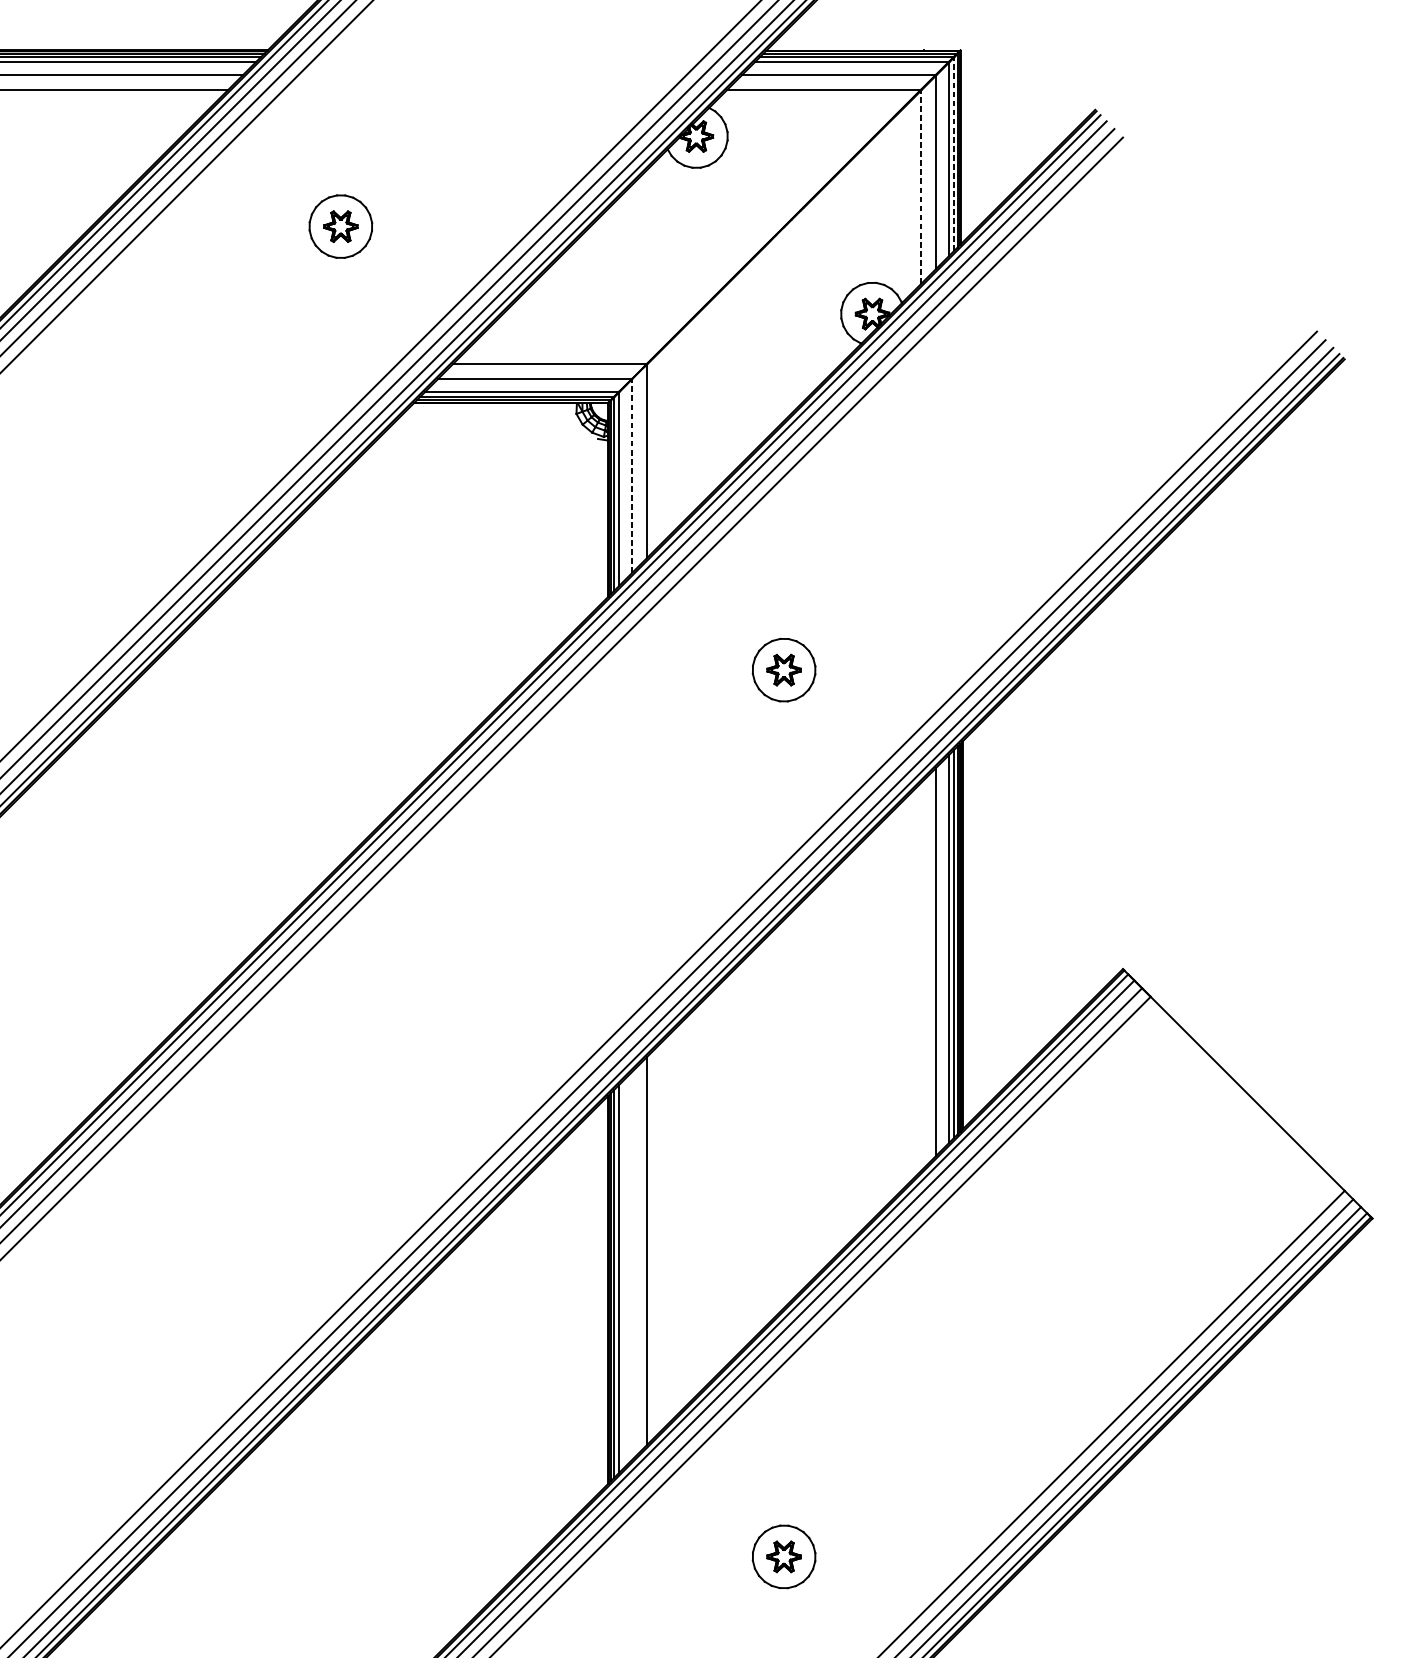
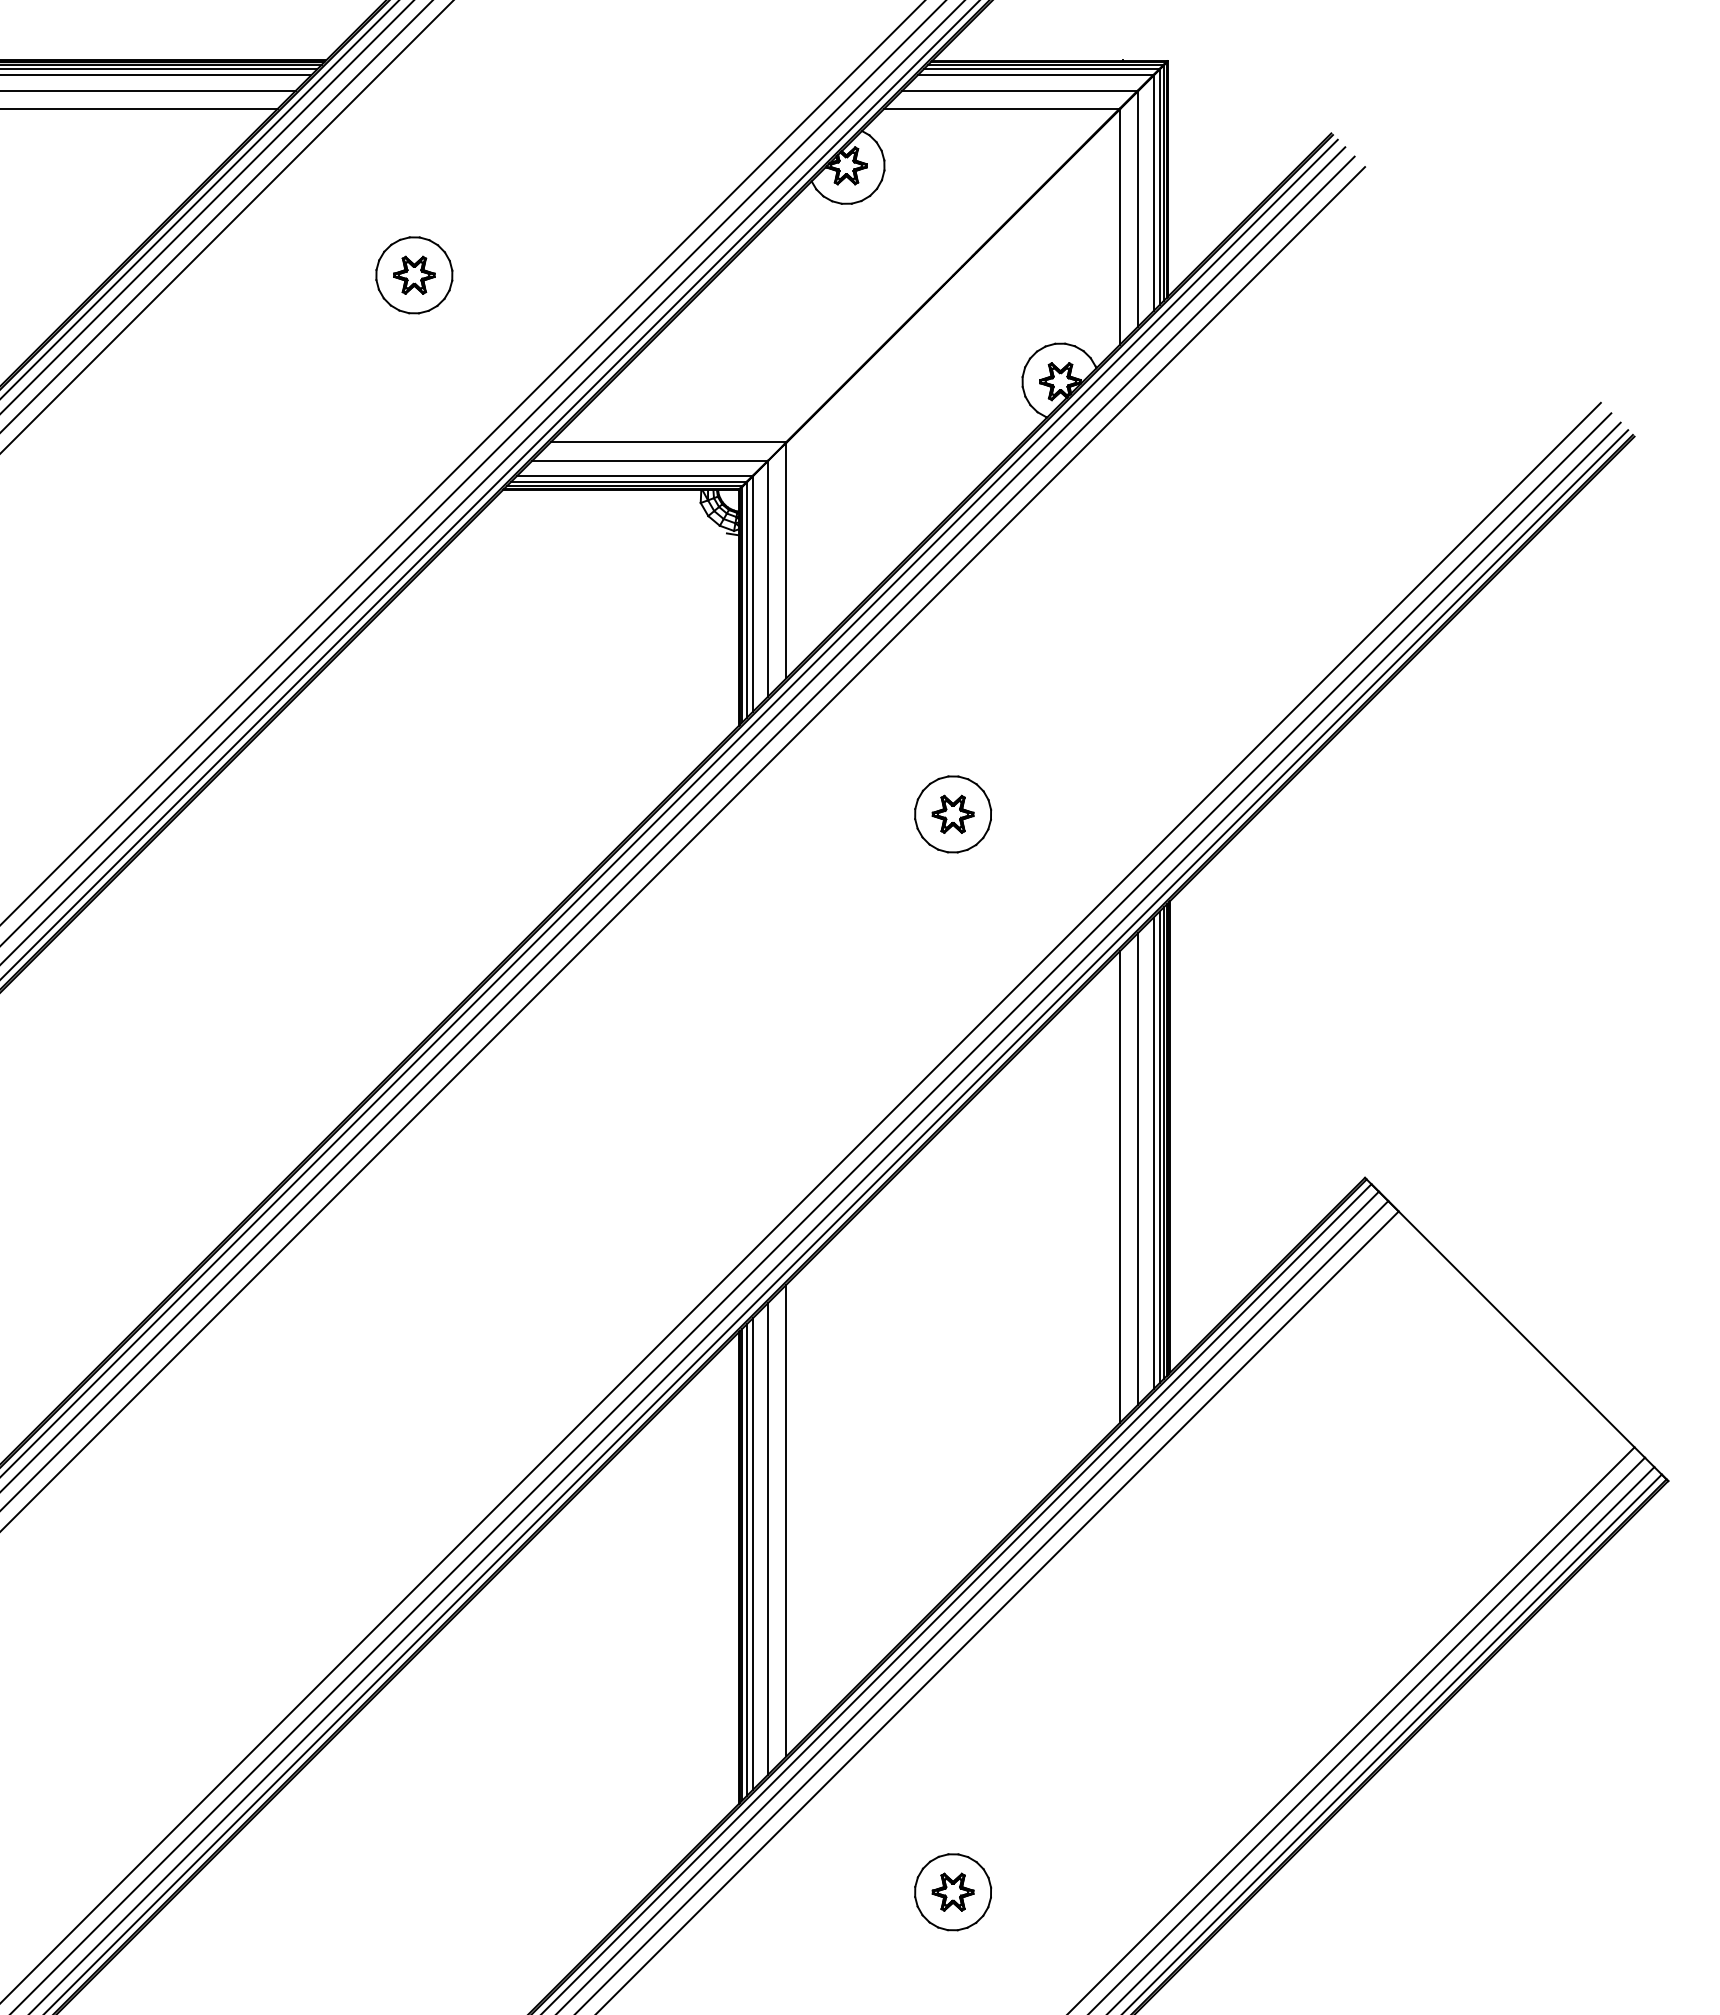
line: (953, 154) -> (1159, 187), dashed -> solid
line: (920, 186) -> (1119, 226), dashed -> solid
line: (632, 476) -> (768, 578), dashed -> solid
line: (920, 976) -> (1119, 1186), added
line: (632, 1265) -> (768, 1538), added

